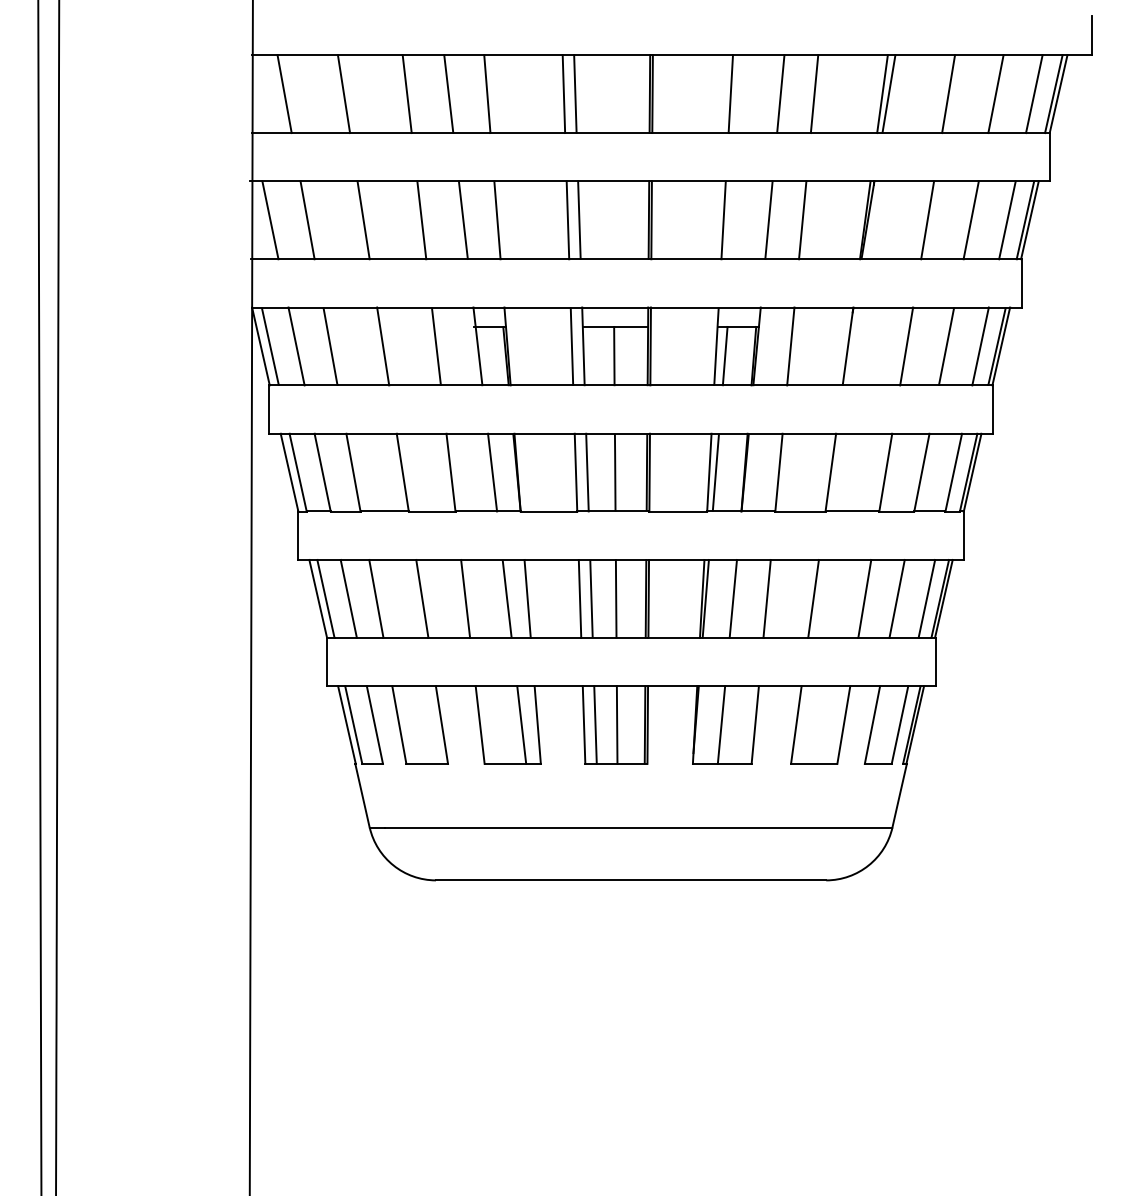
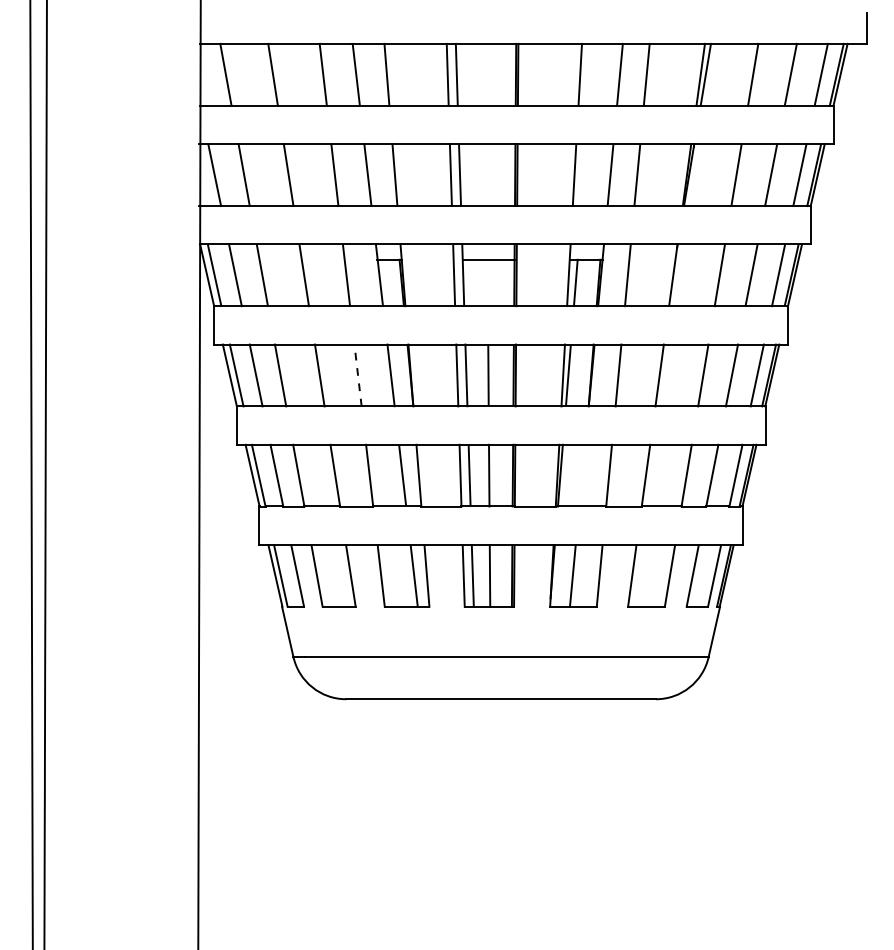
line: (614, 355) -> (487, 282), removed
line: (451, 472) -> (358, 375), solid -> dashed
line: (733, 598) -> (582, 475), removed

